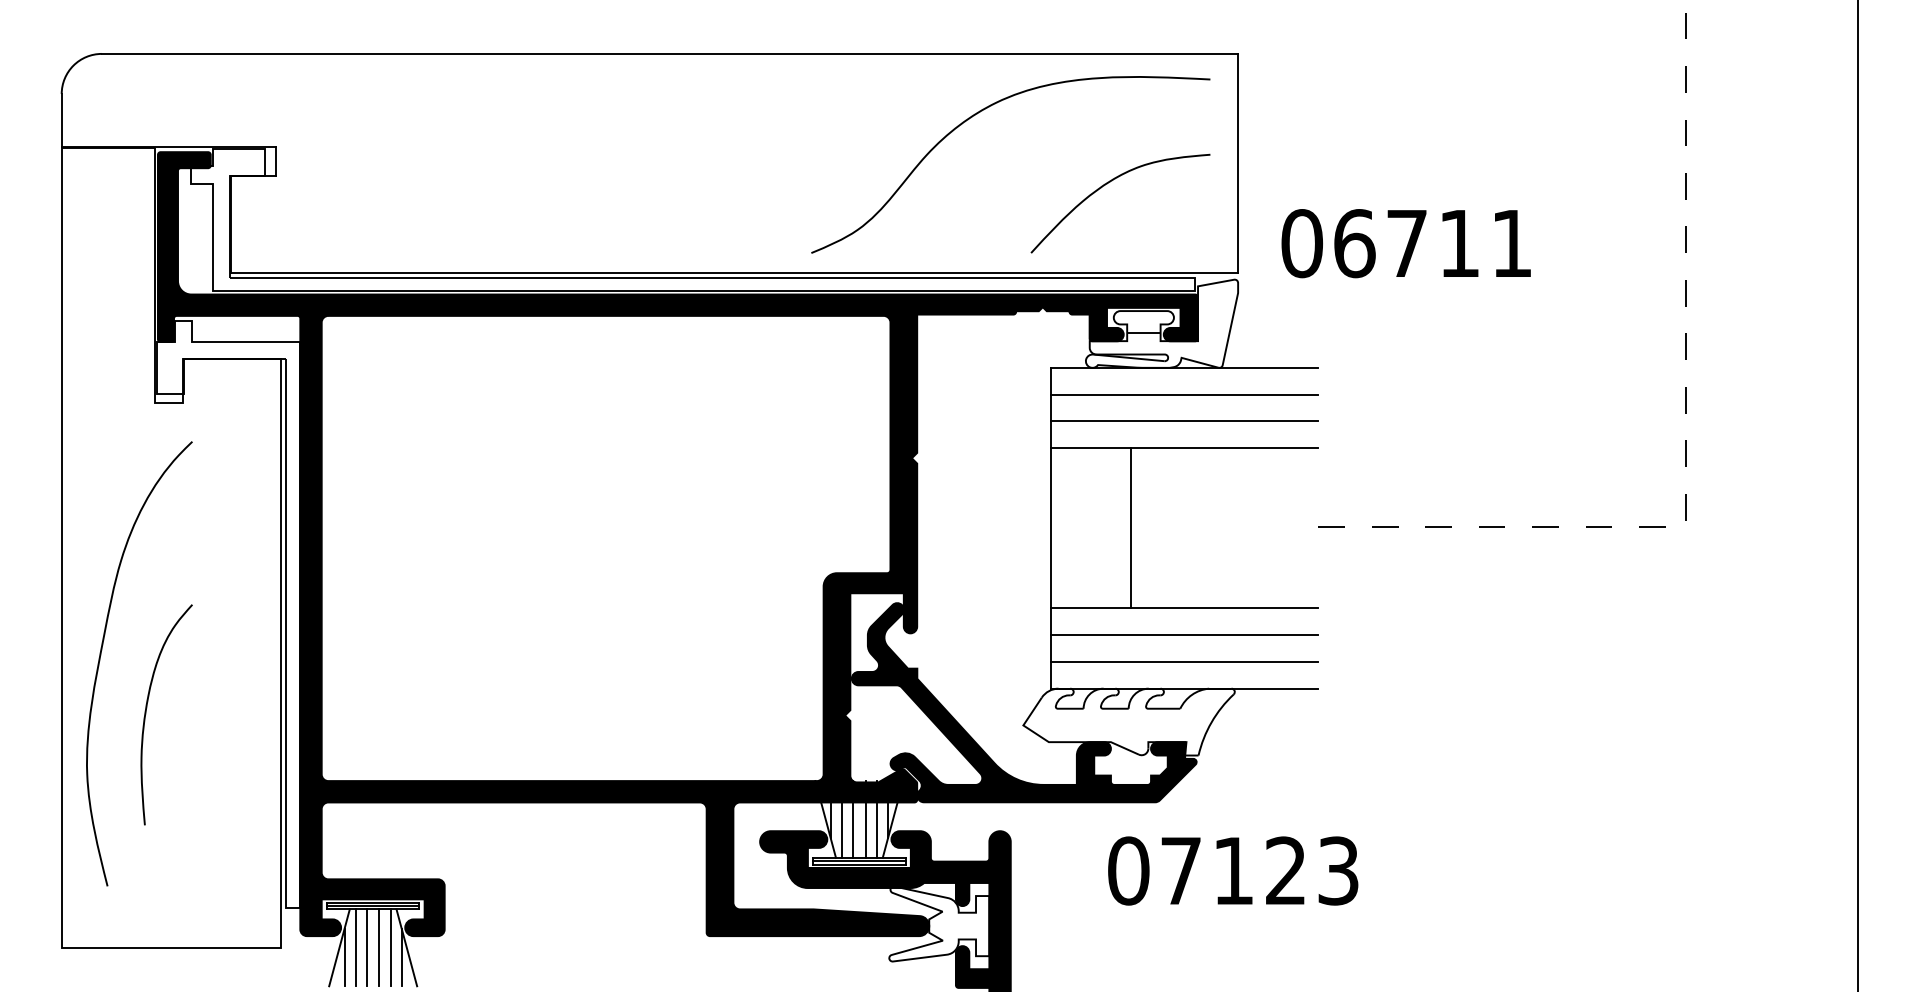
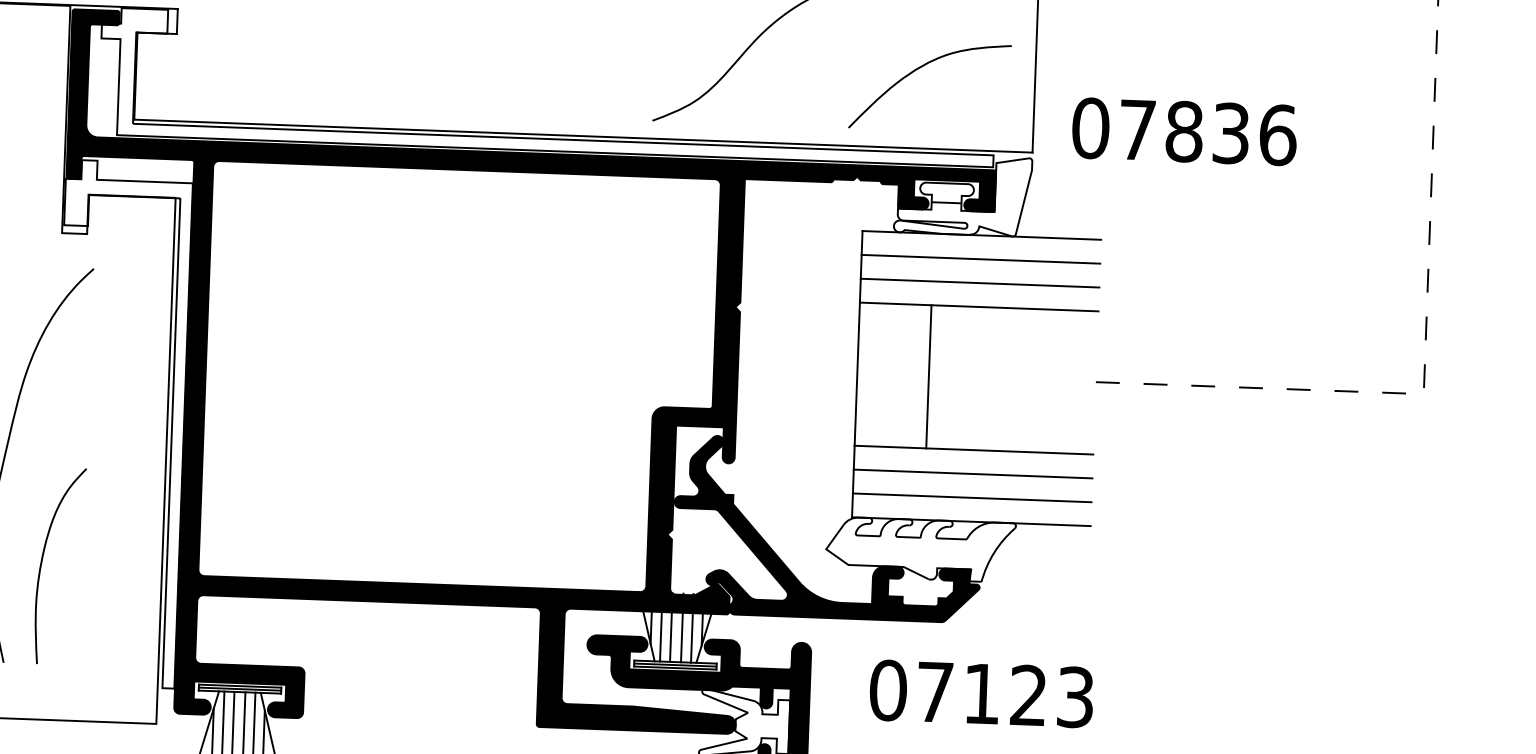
text: (1433, 243) -> (1207, 132), 06711 -> 07836
curve: (147, 708) -> (43, 559), moved
text: (1233, 870) -> (981, 693), moved

